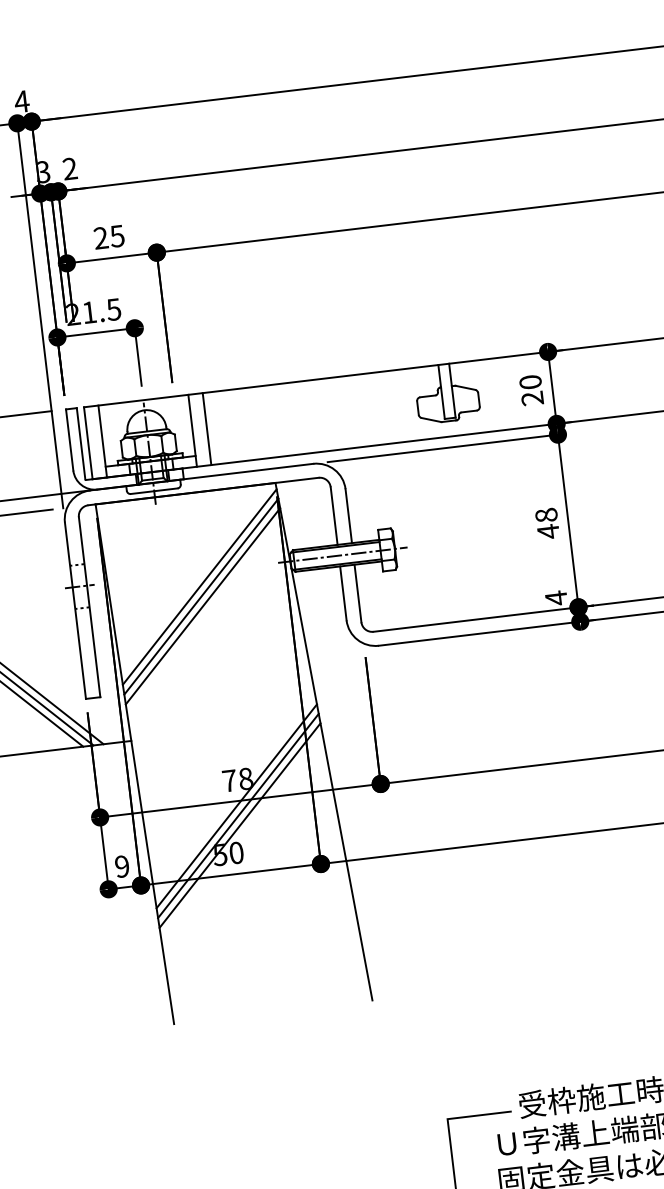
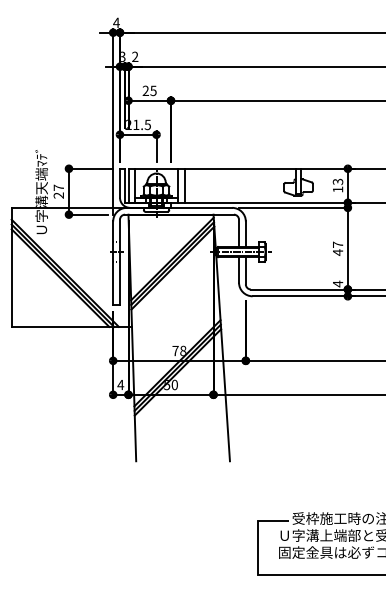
text: (530, 389) -> (337, 185), 20 -> 13
text: (545, 514) -> (337, 244), 48 -> 47
text: (121, 865) -> (120, 384), 9 -> 4

